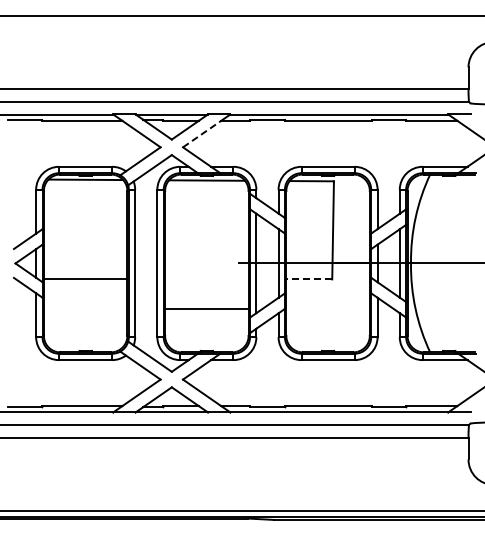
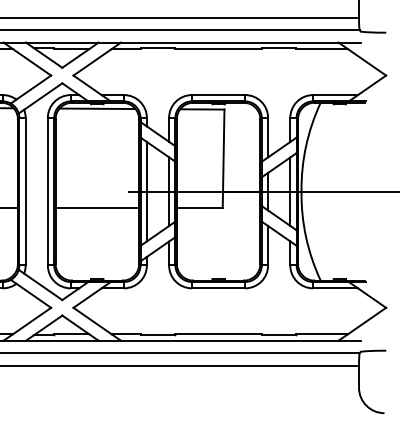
line: (202, 133) -> (93, 61), dashed -> solid
line: (309, 279) -> (200, 207), dashed -> solid
line: (206, 309) -> (97, 207), moved

